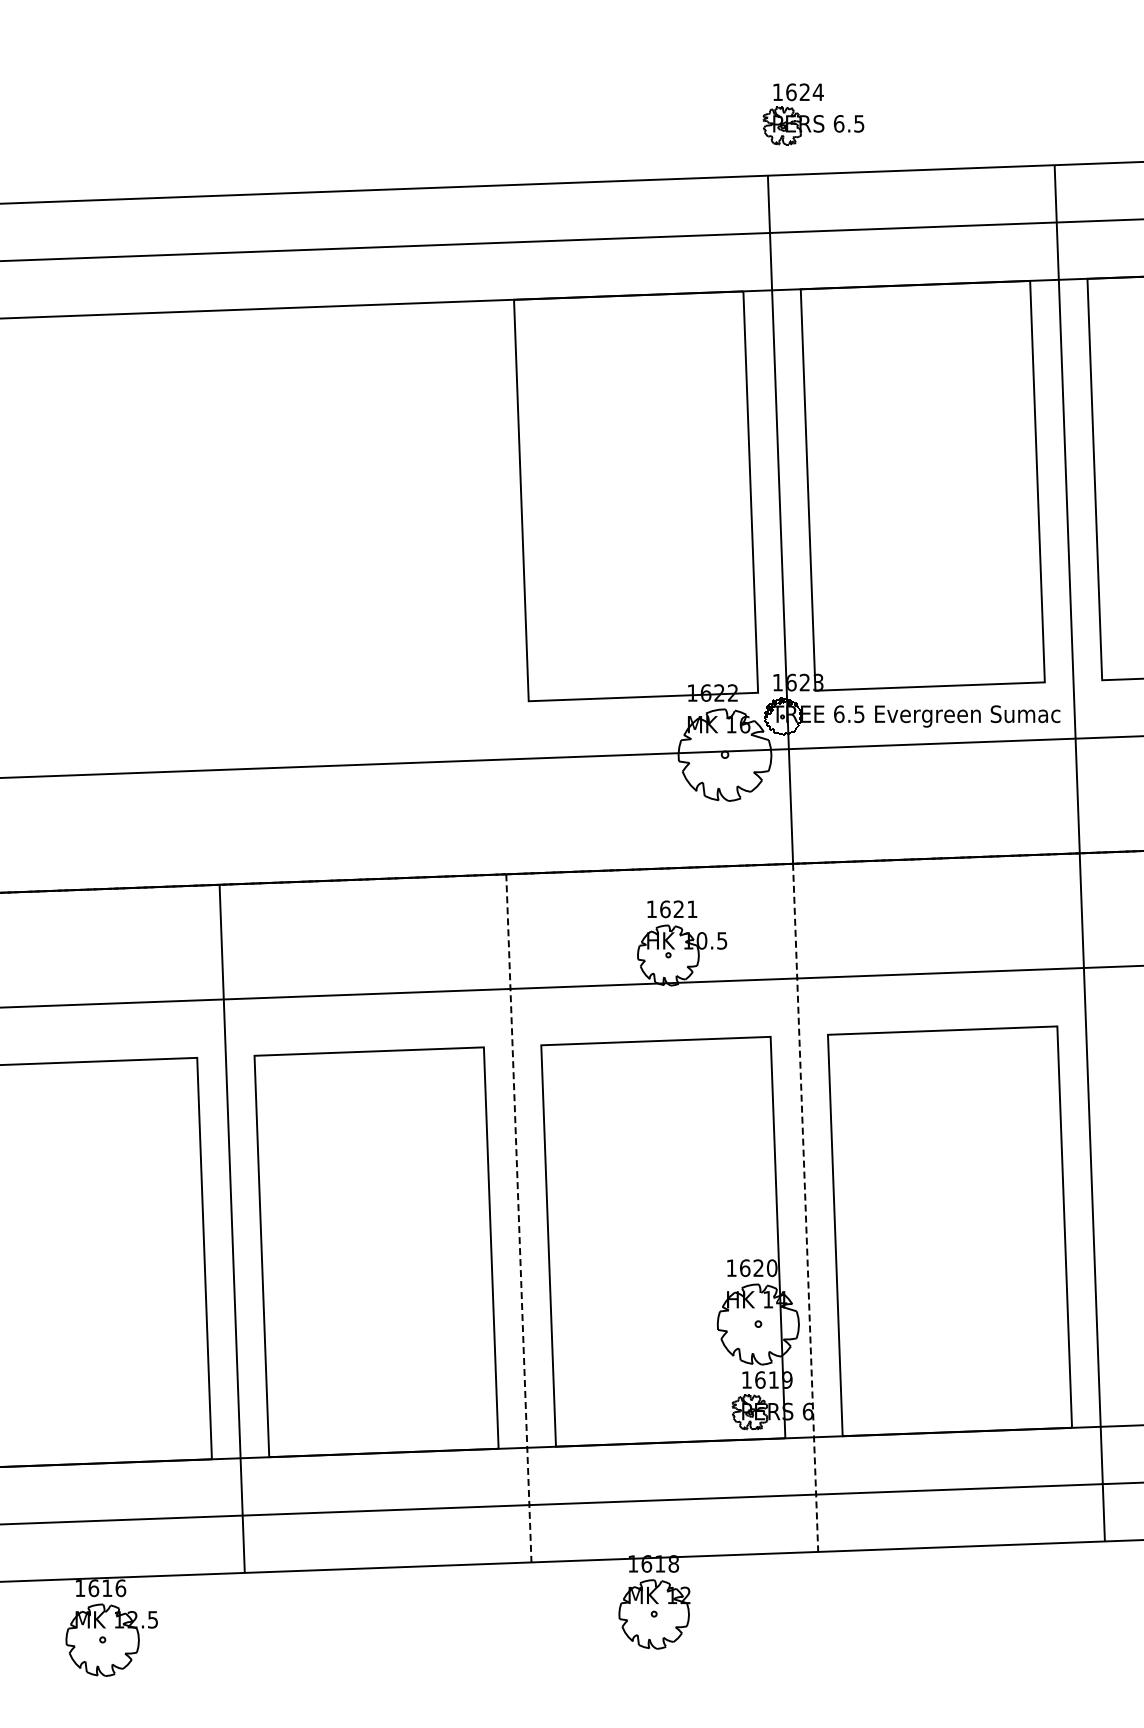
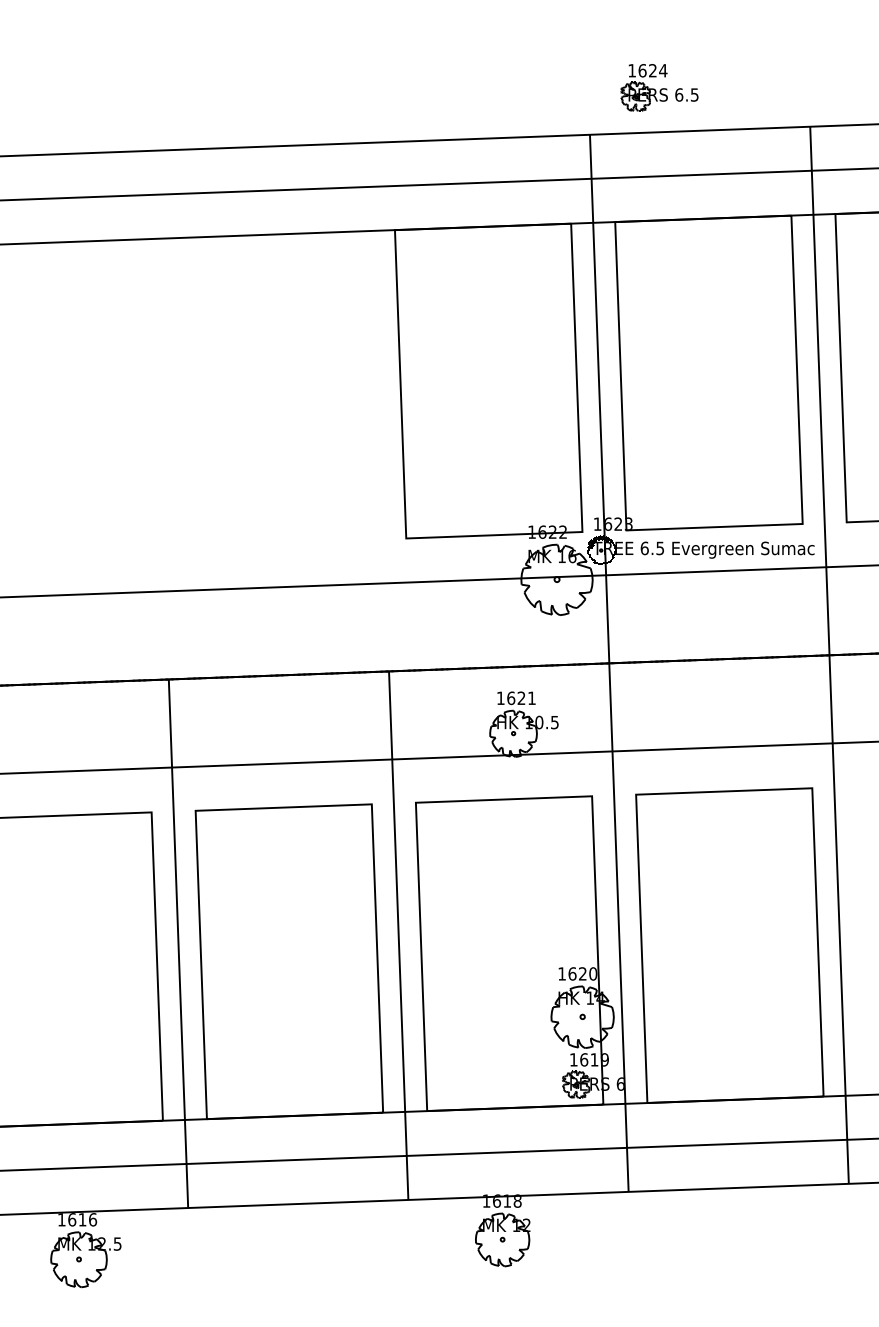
part: (813, 114) -> (659, 87), moved
line: (805, 1208) -> (618, 928), dashed -> solid
line: (518, 1218) -> (398, 935), dashed -> solid

